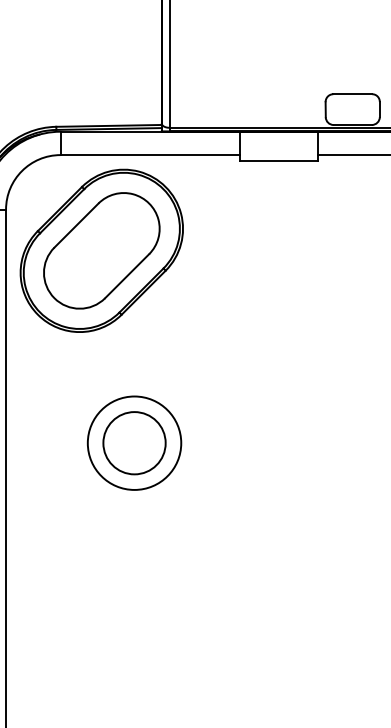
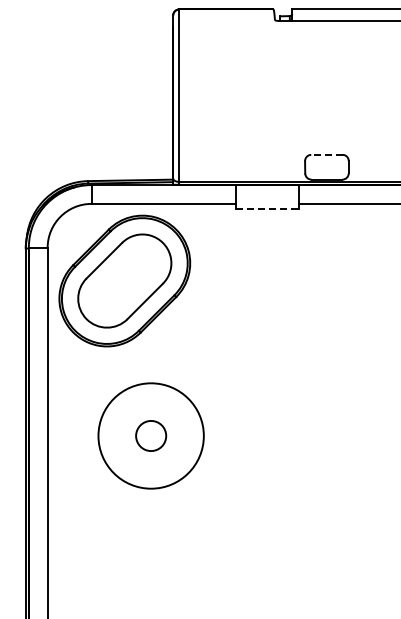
line: (352, 93) -> (326, 154), solid -> dashed
line: (278, 160) -> (267, 208), solid -> dashed
circle: (133, 442) -> (150, 435), size x1.4
circle: (134, 442) -> (151, 435), size x0.6

